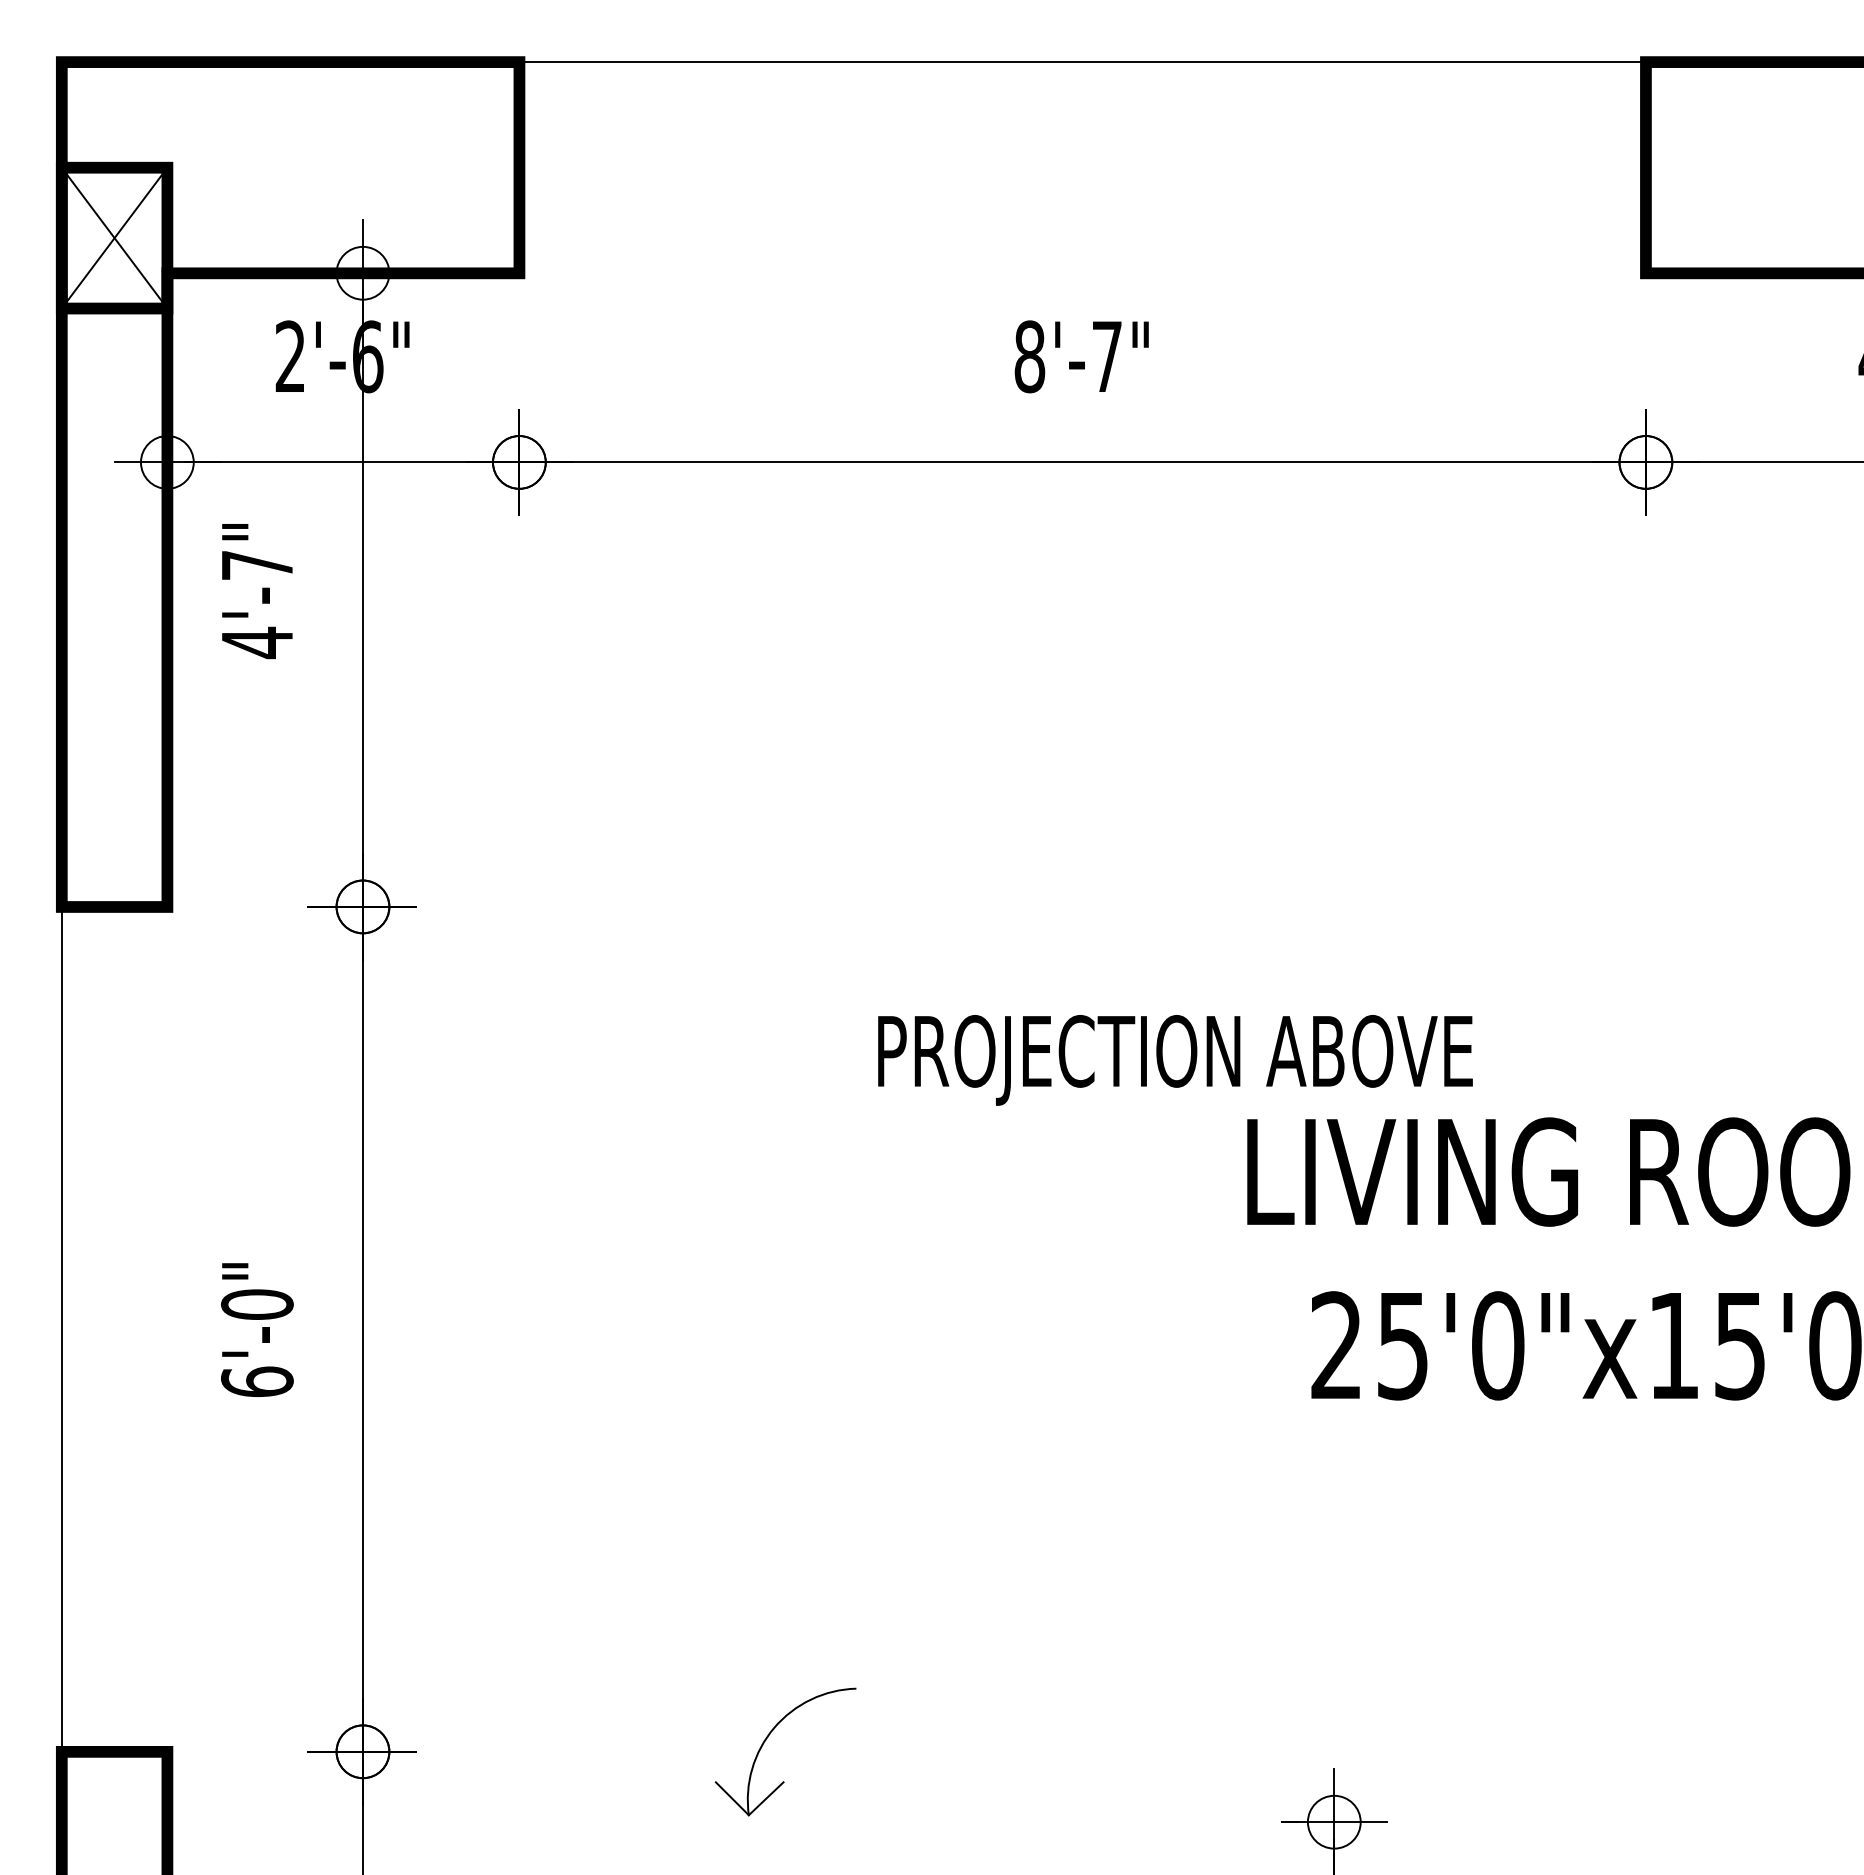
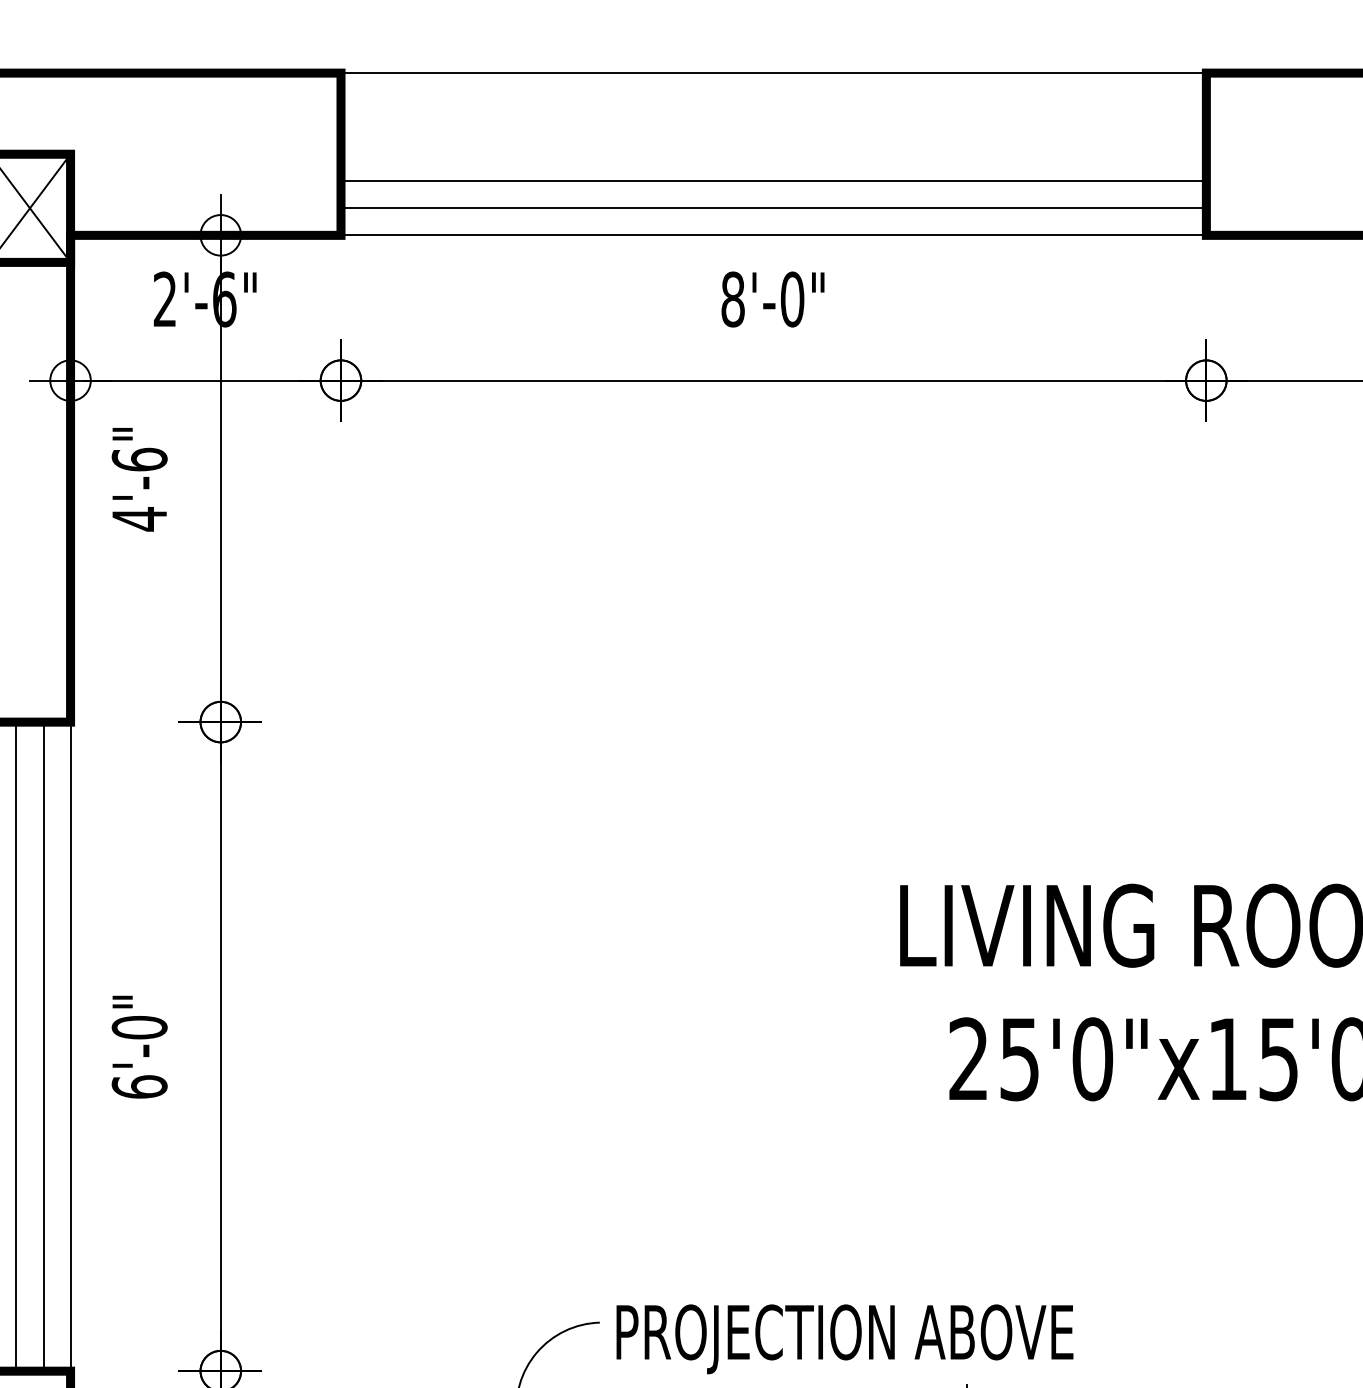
line: (1082, 202) -> (773, 180), added
line: (1082, 238) -> (773, 208), added
line: (1082, 273) -> (773, 235), added
text: (1107, 356) -> (792, 299), 8'-7" -> 8'-0"
text: (257, 564) -> (139, 459), 4'-7" -> 4'-6"
text: (1175, 1060) -> (844, 1339), moved
line: (97, 1328) -> (16, 1045), added
line: (132, 1328) -> (43, 1045), added
line: (167, 1328) -> (70, 1045), added

